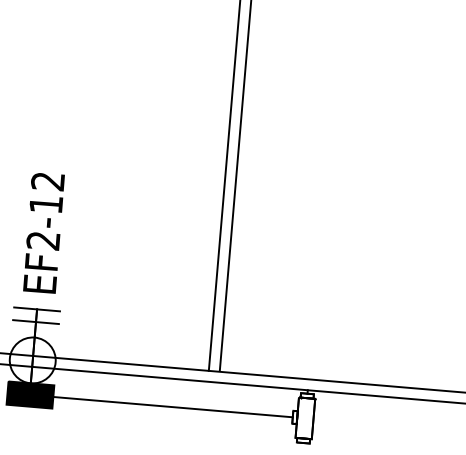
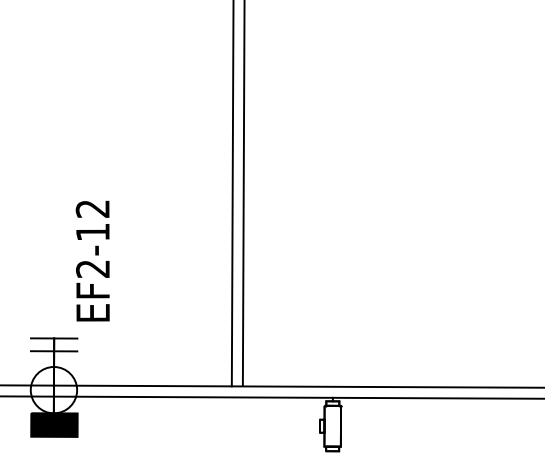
text: (43, 232) -> (92, 260), moved
line: (172, 406) -> (198, 425), removed

